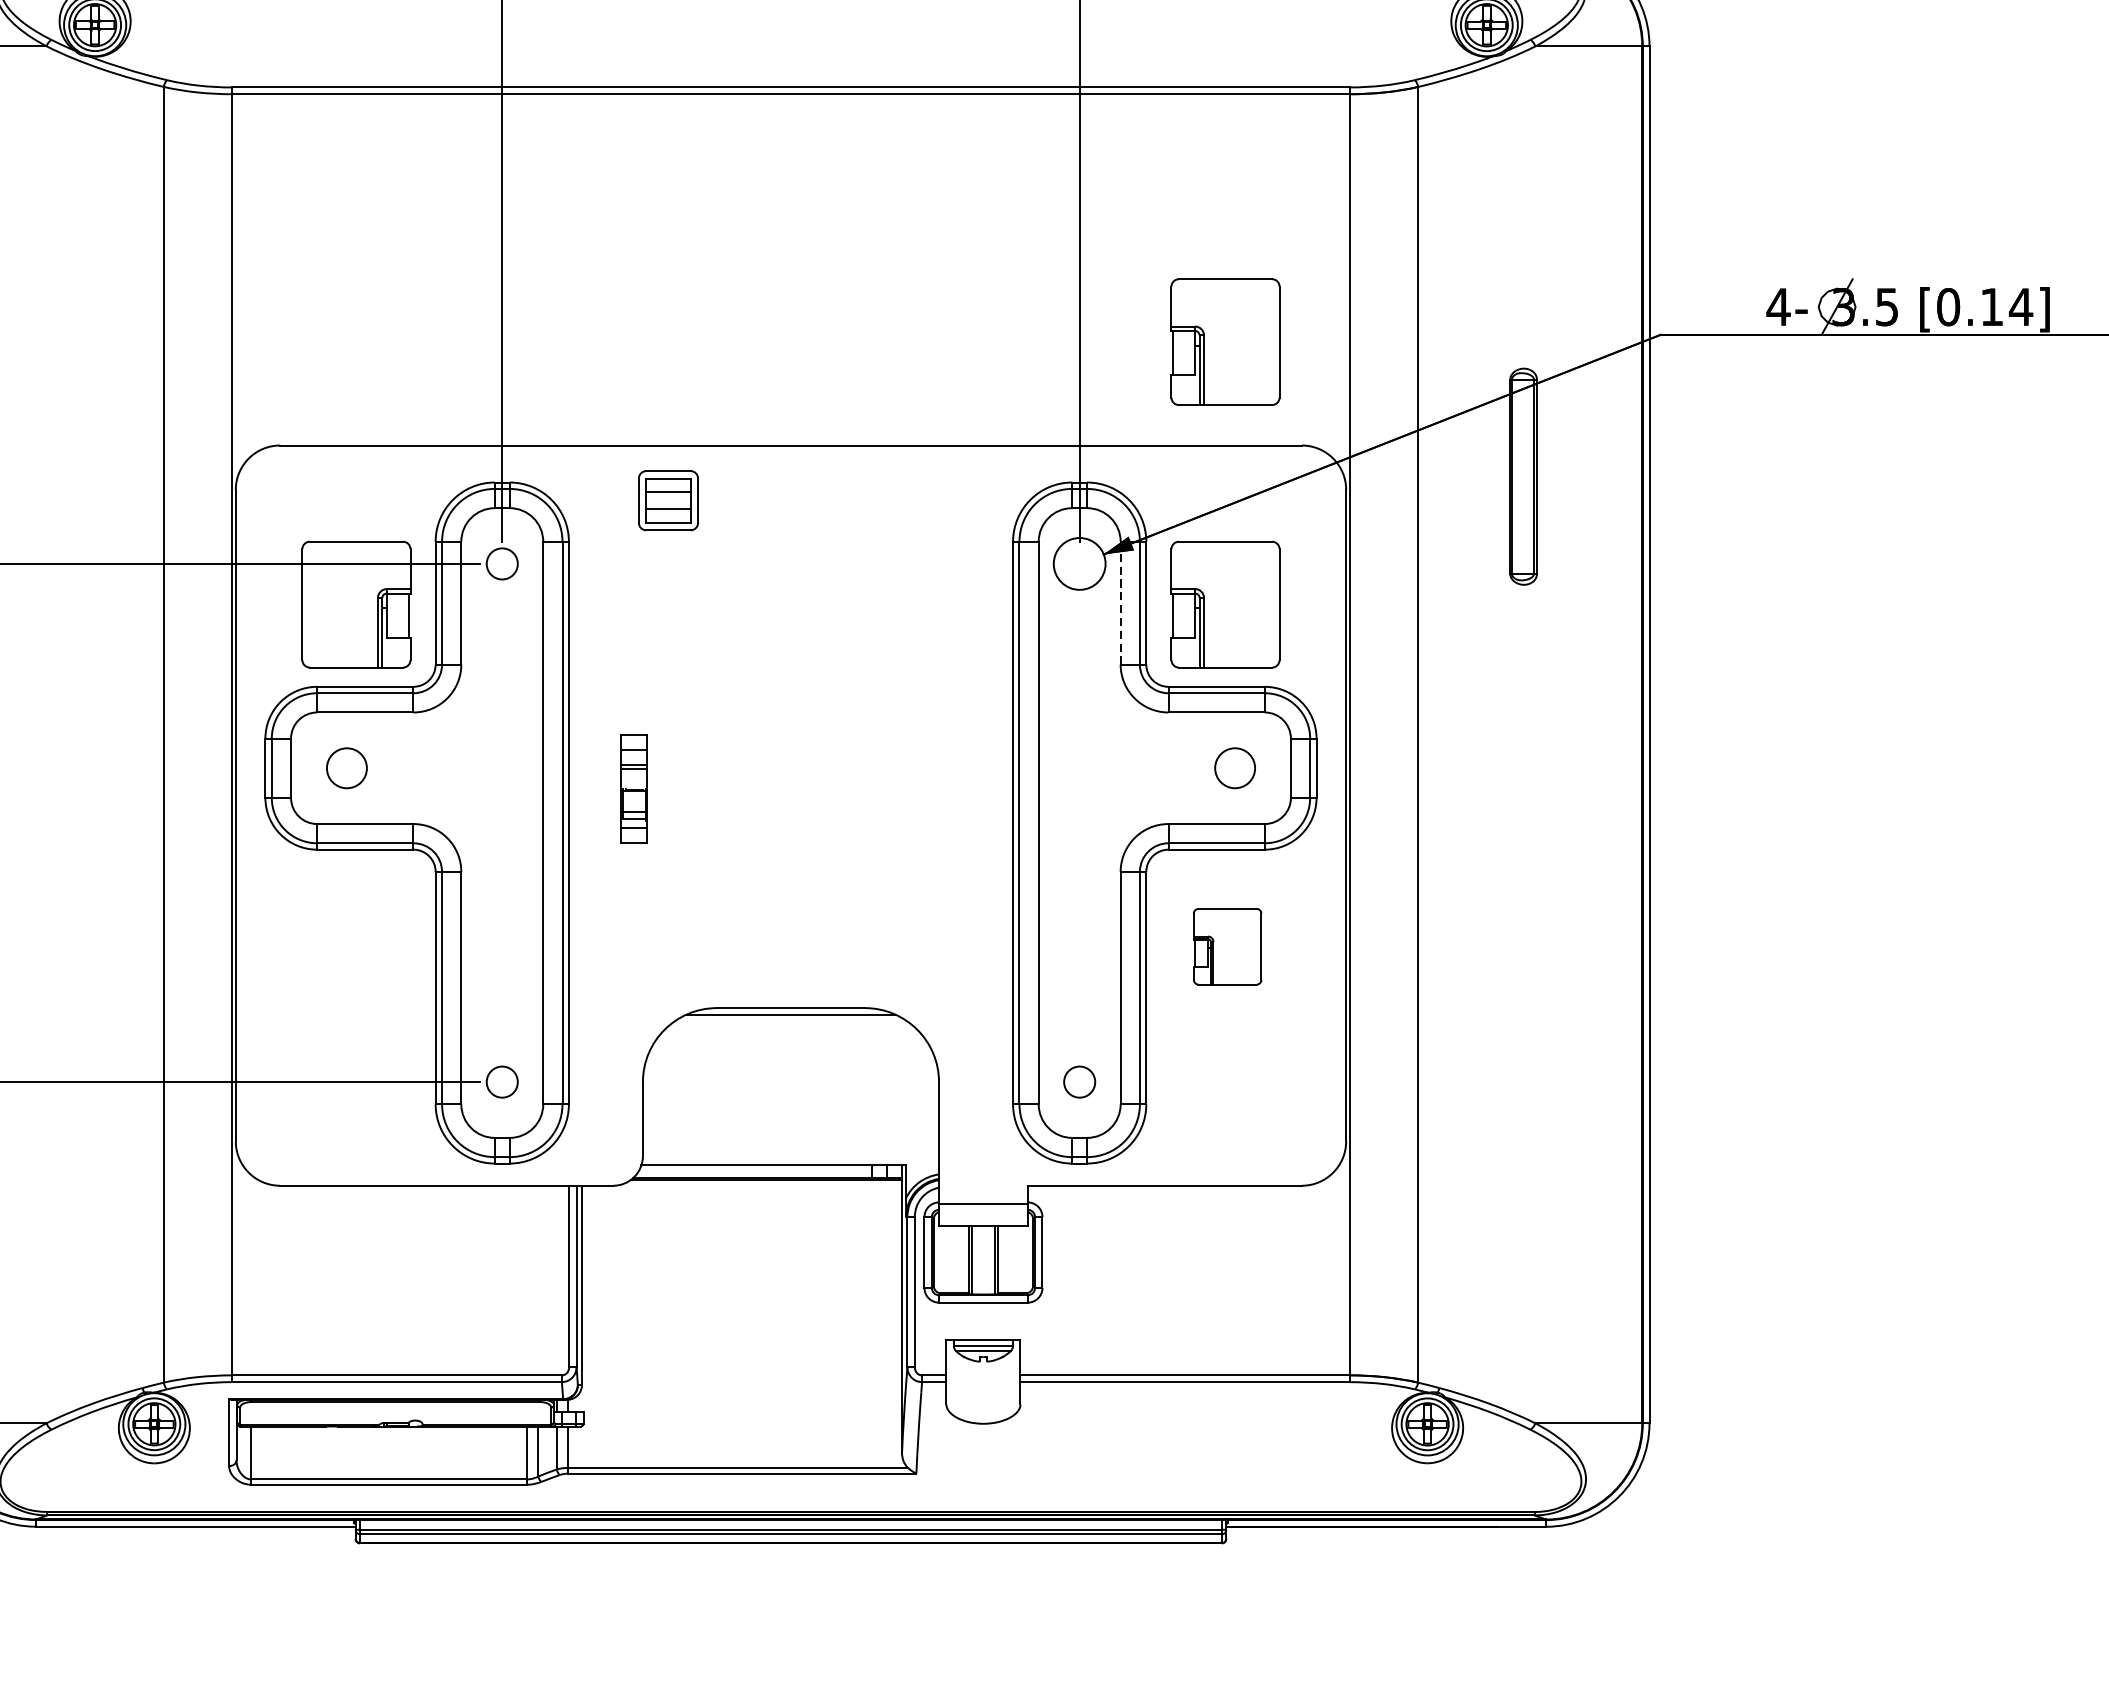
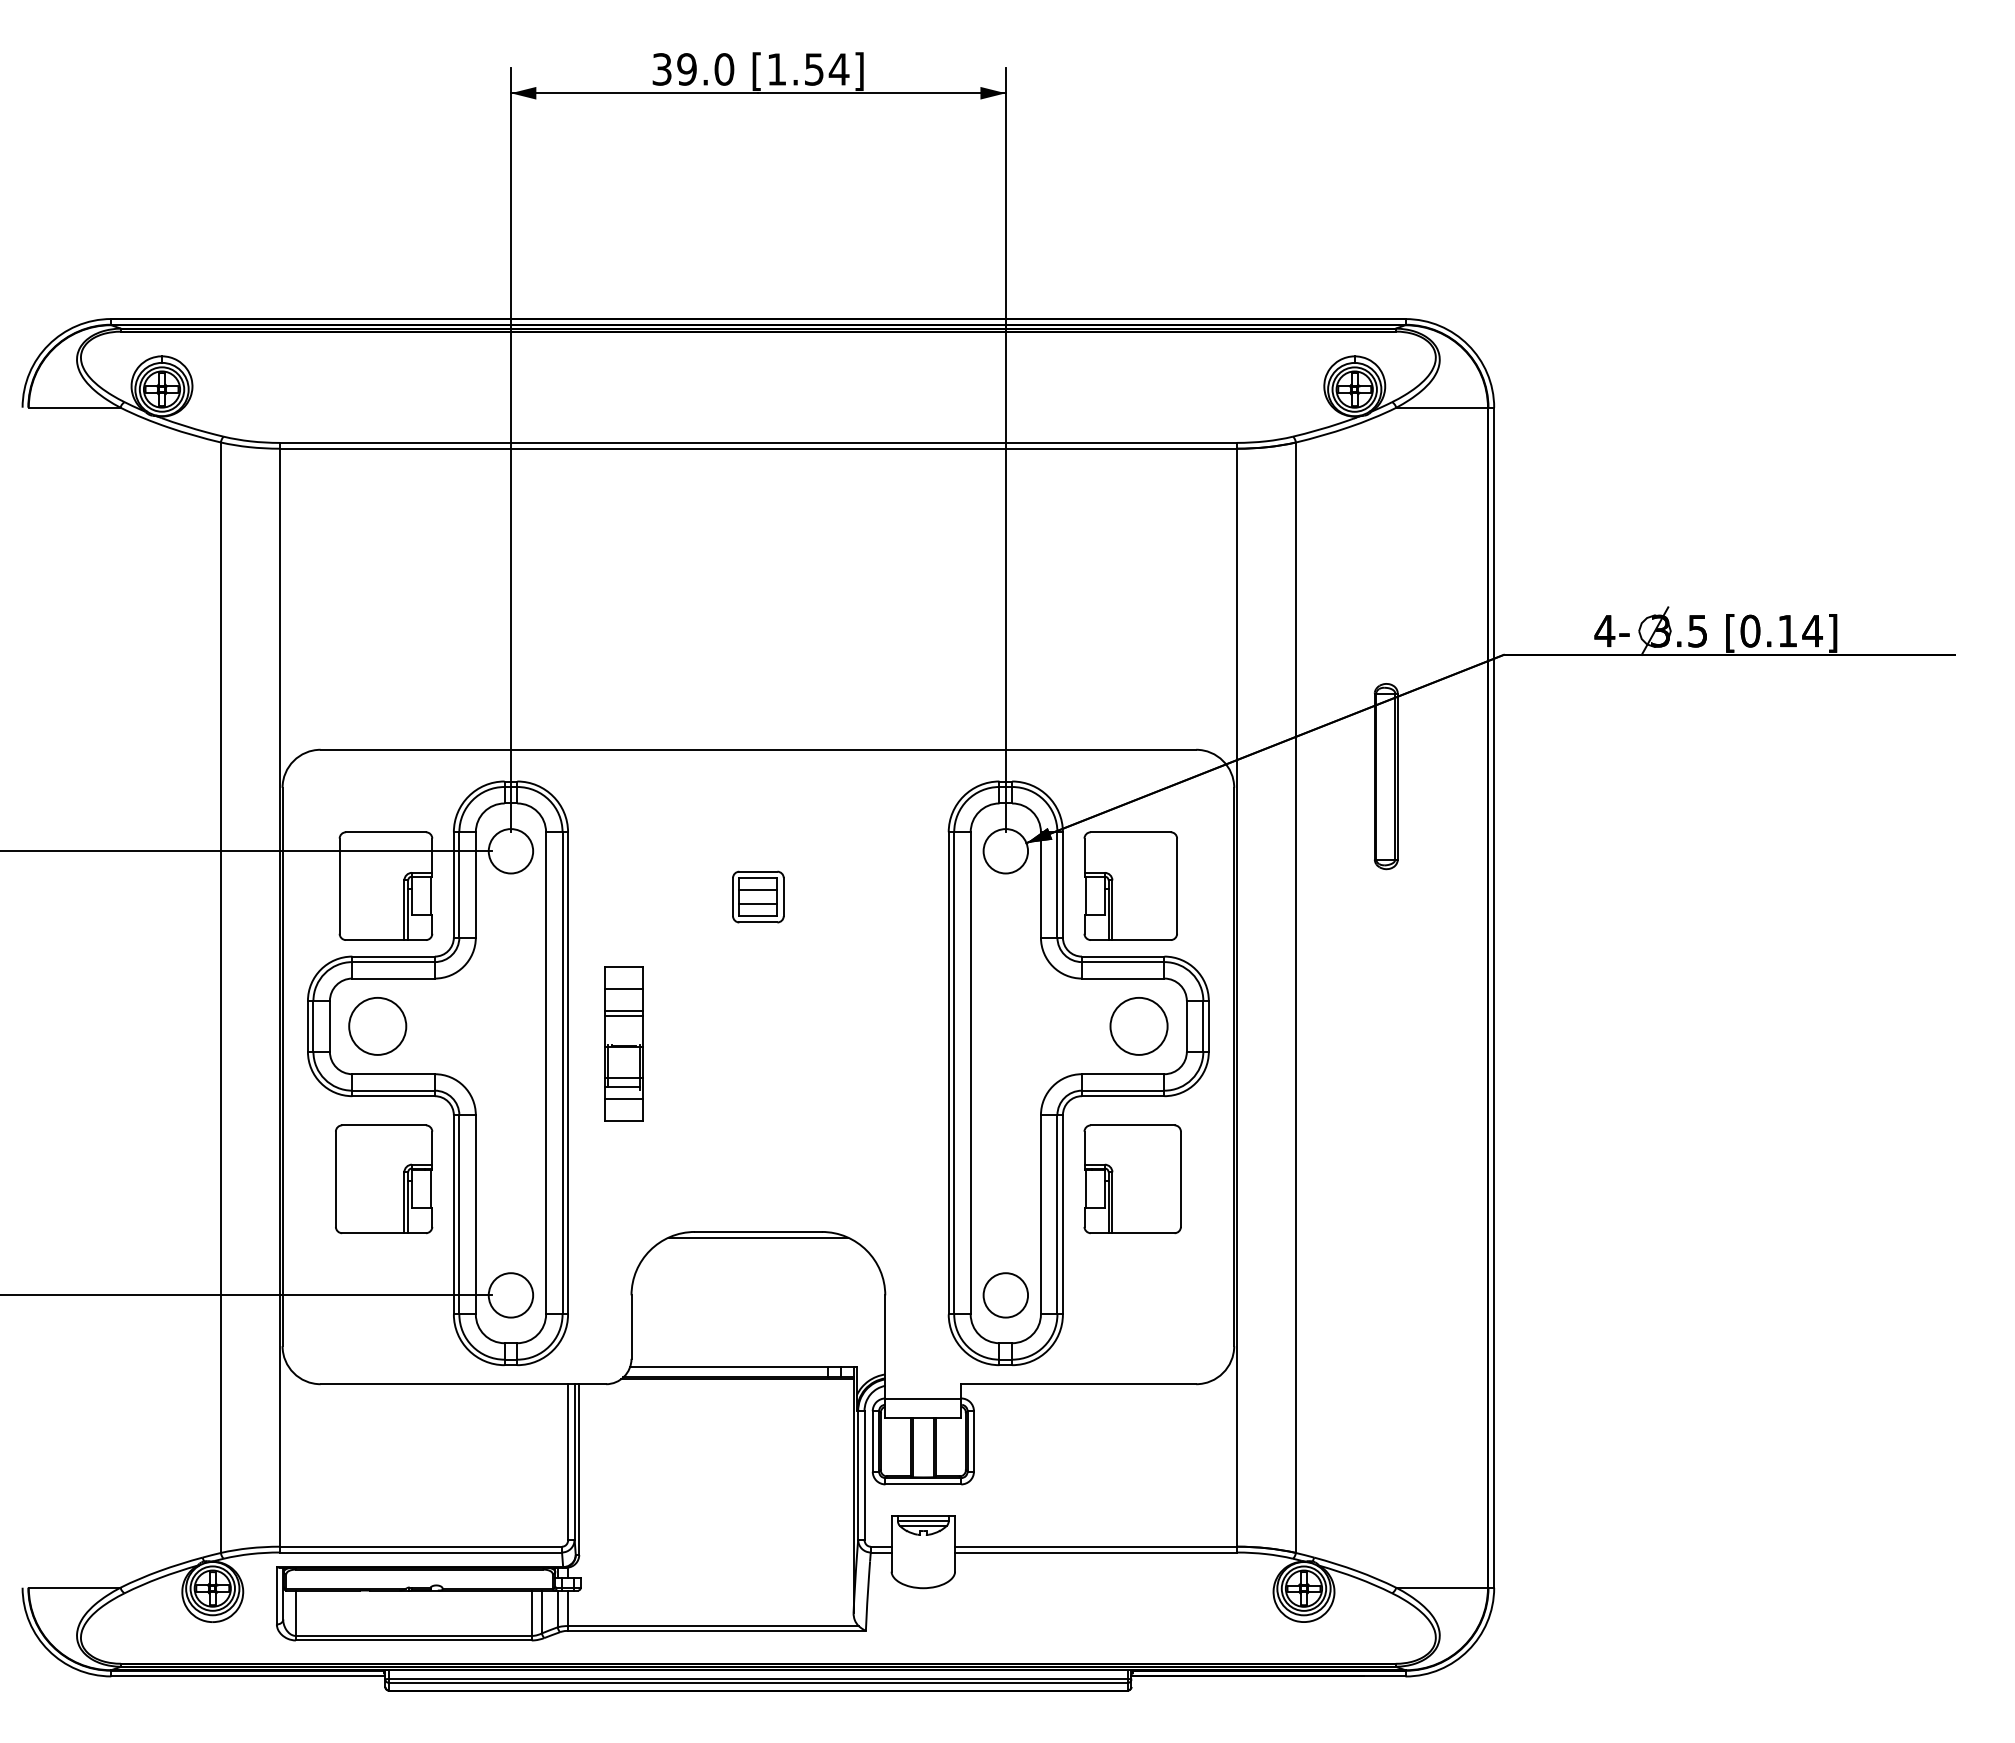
part: (1225, 341) -> (1130, 660), removed
part: (668, 500) -> (758, 896), moved
circle: (501, 564) -> (510, 851), size x1.67
line: (1120, 602) -> (1040, 884), dashed -> solid
circle: (1234, 767) -> (1138, 1025), size x1.67
circle: (346, 768) -> (377, 1026), size x1.67
part: (633, 788) -> (623, 1043), size x1.67
part: (354, 946) -> (384, 1179), added
part: (1227, 946) -> (1132, 1179), size x1.67
circle: (501, 1082) -> (510, 1295), size x1.67
circle: (1079, 1082) -> (1005, 1295), size x1.67

